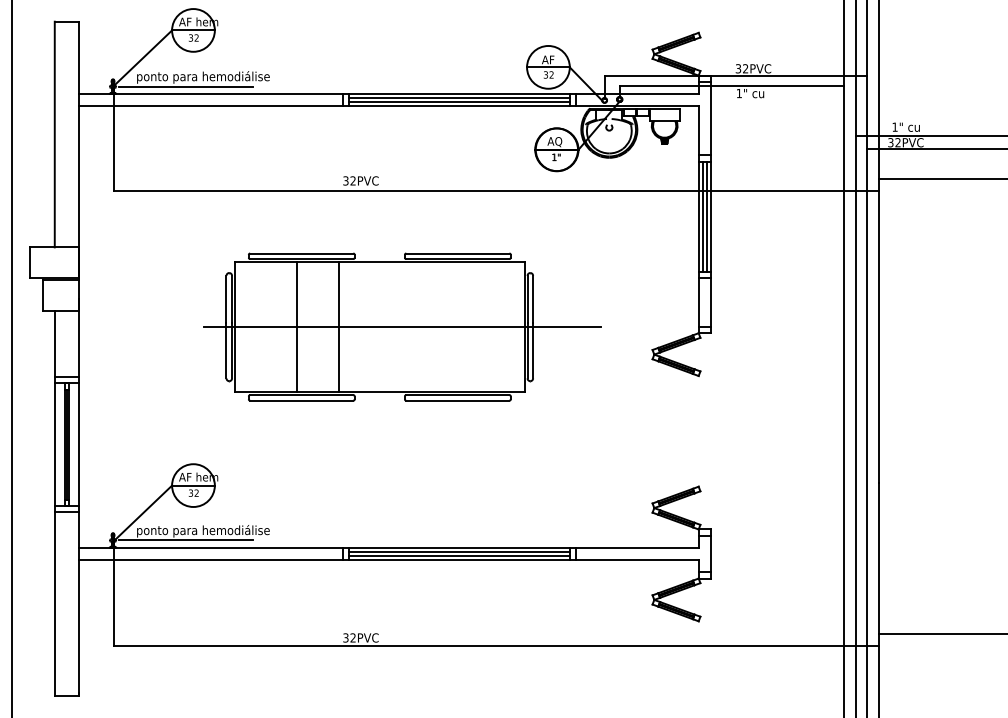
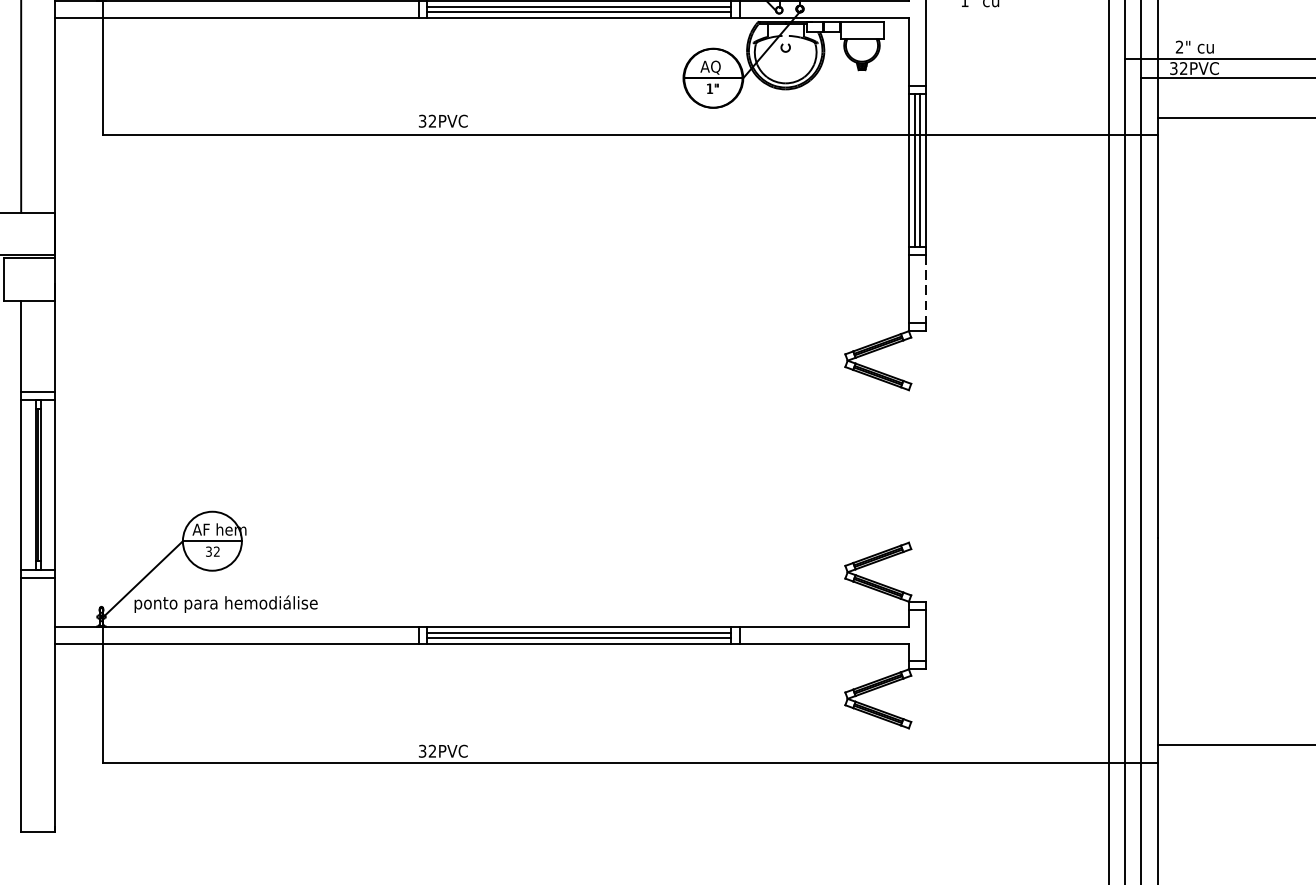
text: (894, 126) -> (1178, 46), 1" -> 2"
line: (710, 302) -> (925, 288), solid -> dashed
part: (402, 326) -> (500, 321), removed
line: (185, 540) -> (201, 616), removed

